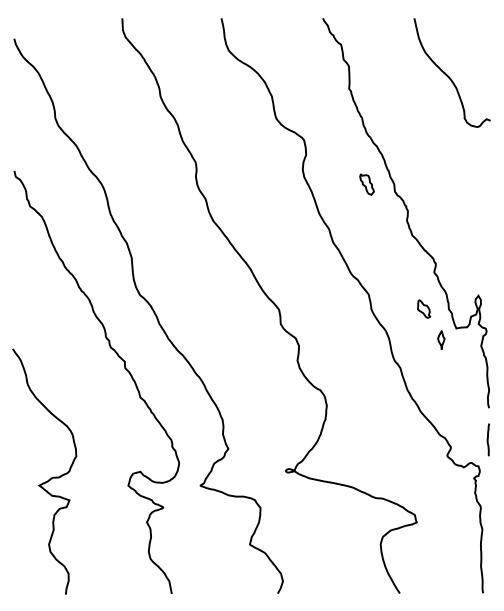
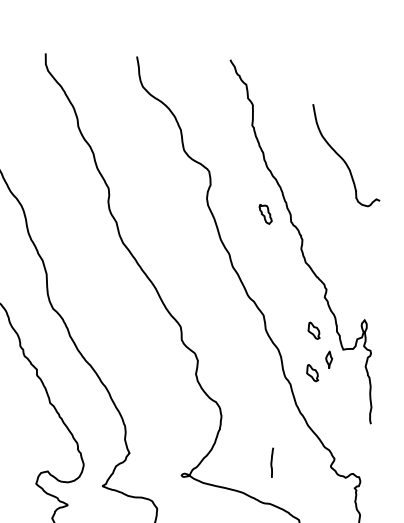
curve: (448, 75) -> (342, 157), moved
part: (424, 354) -> (313, 372), added
line: (487, 439) -> (271, 462), moved

